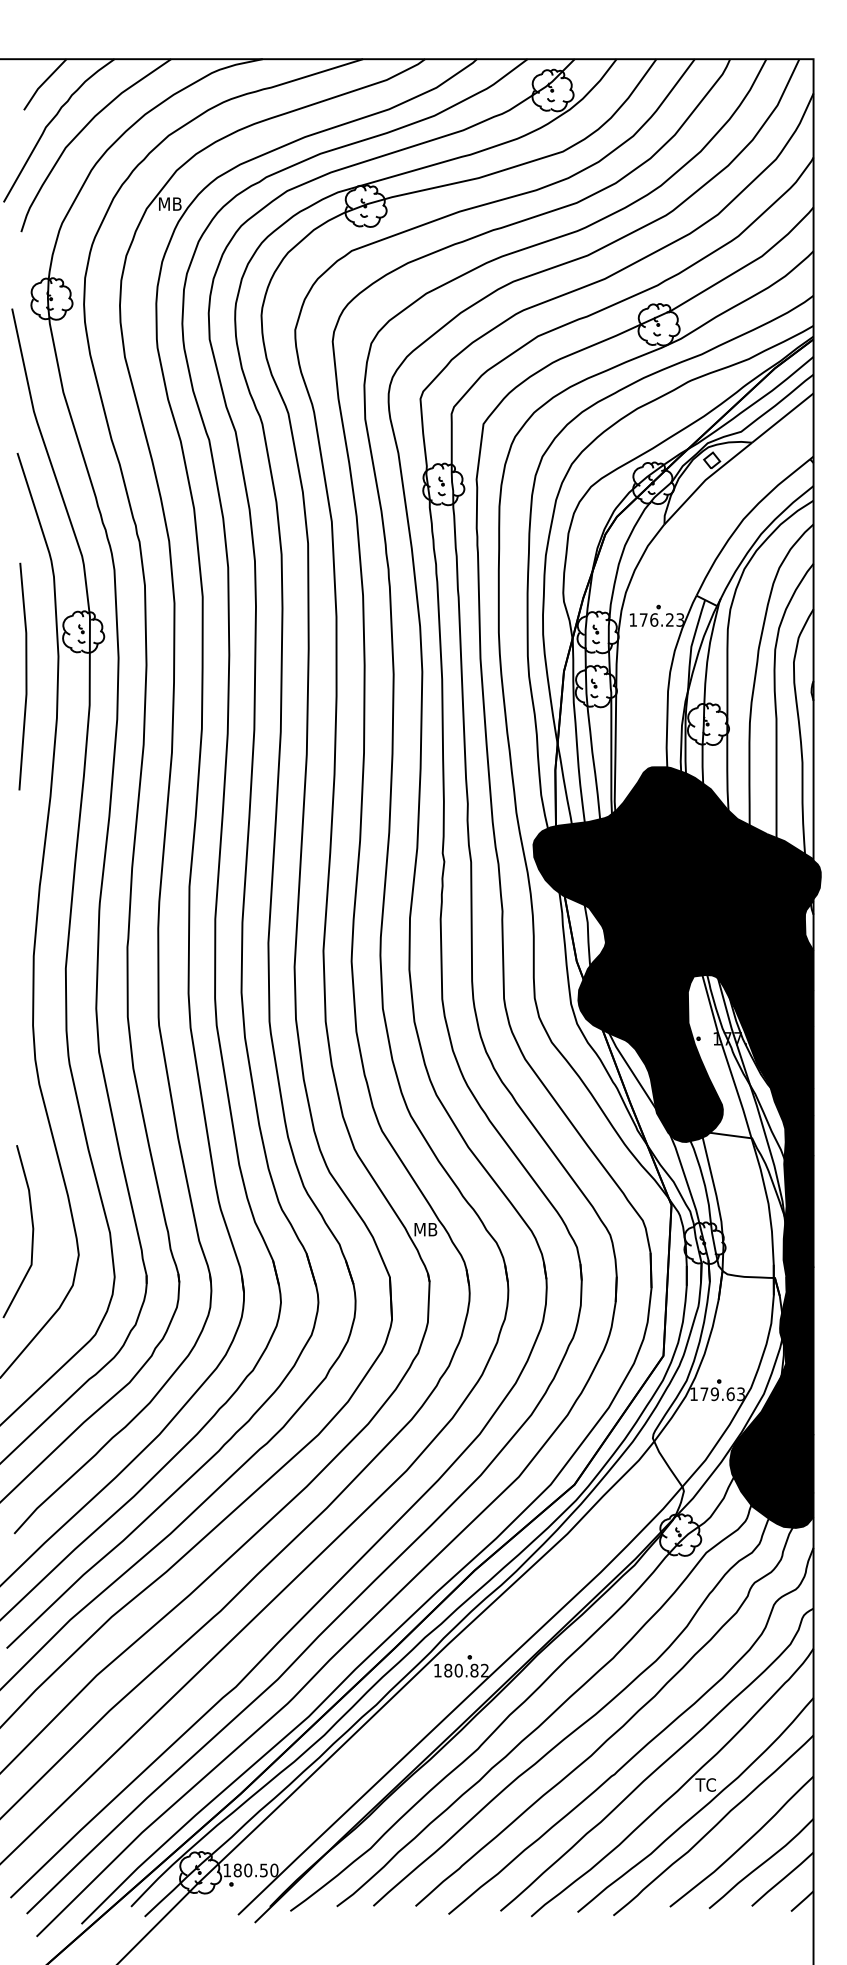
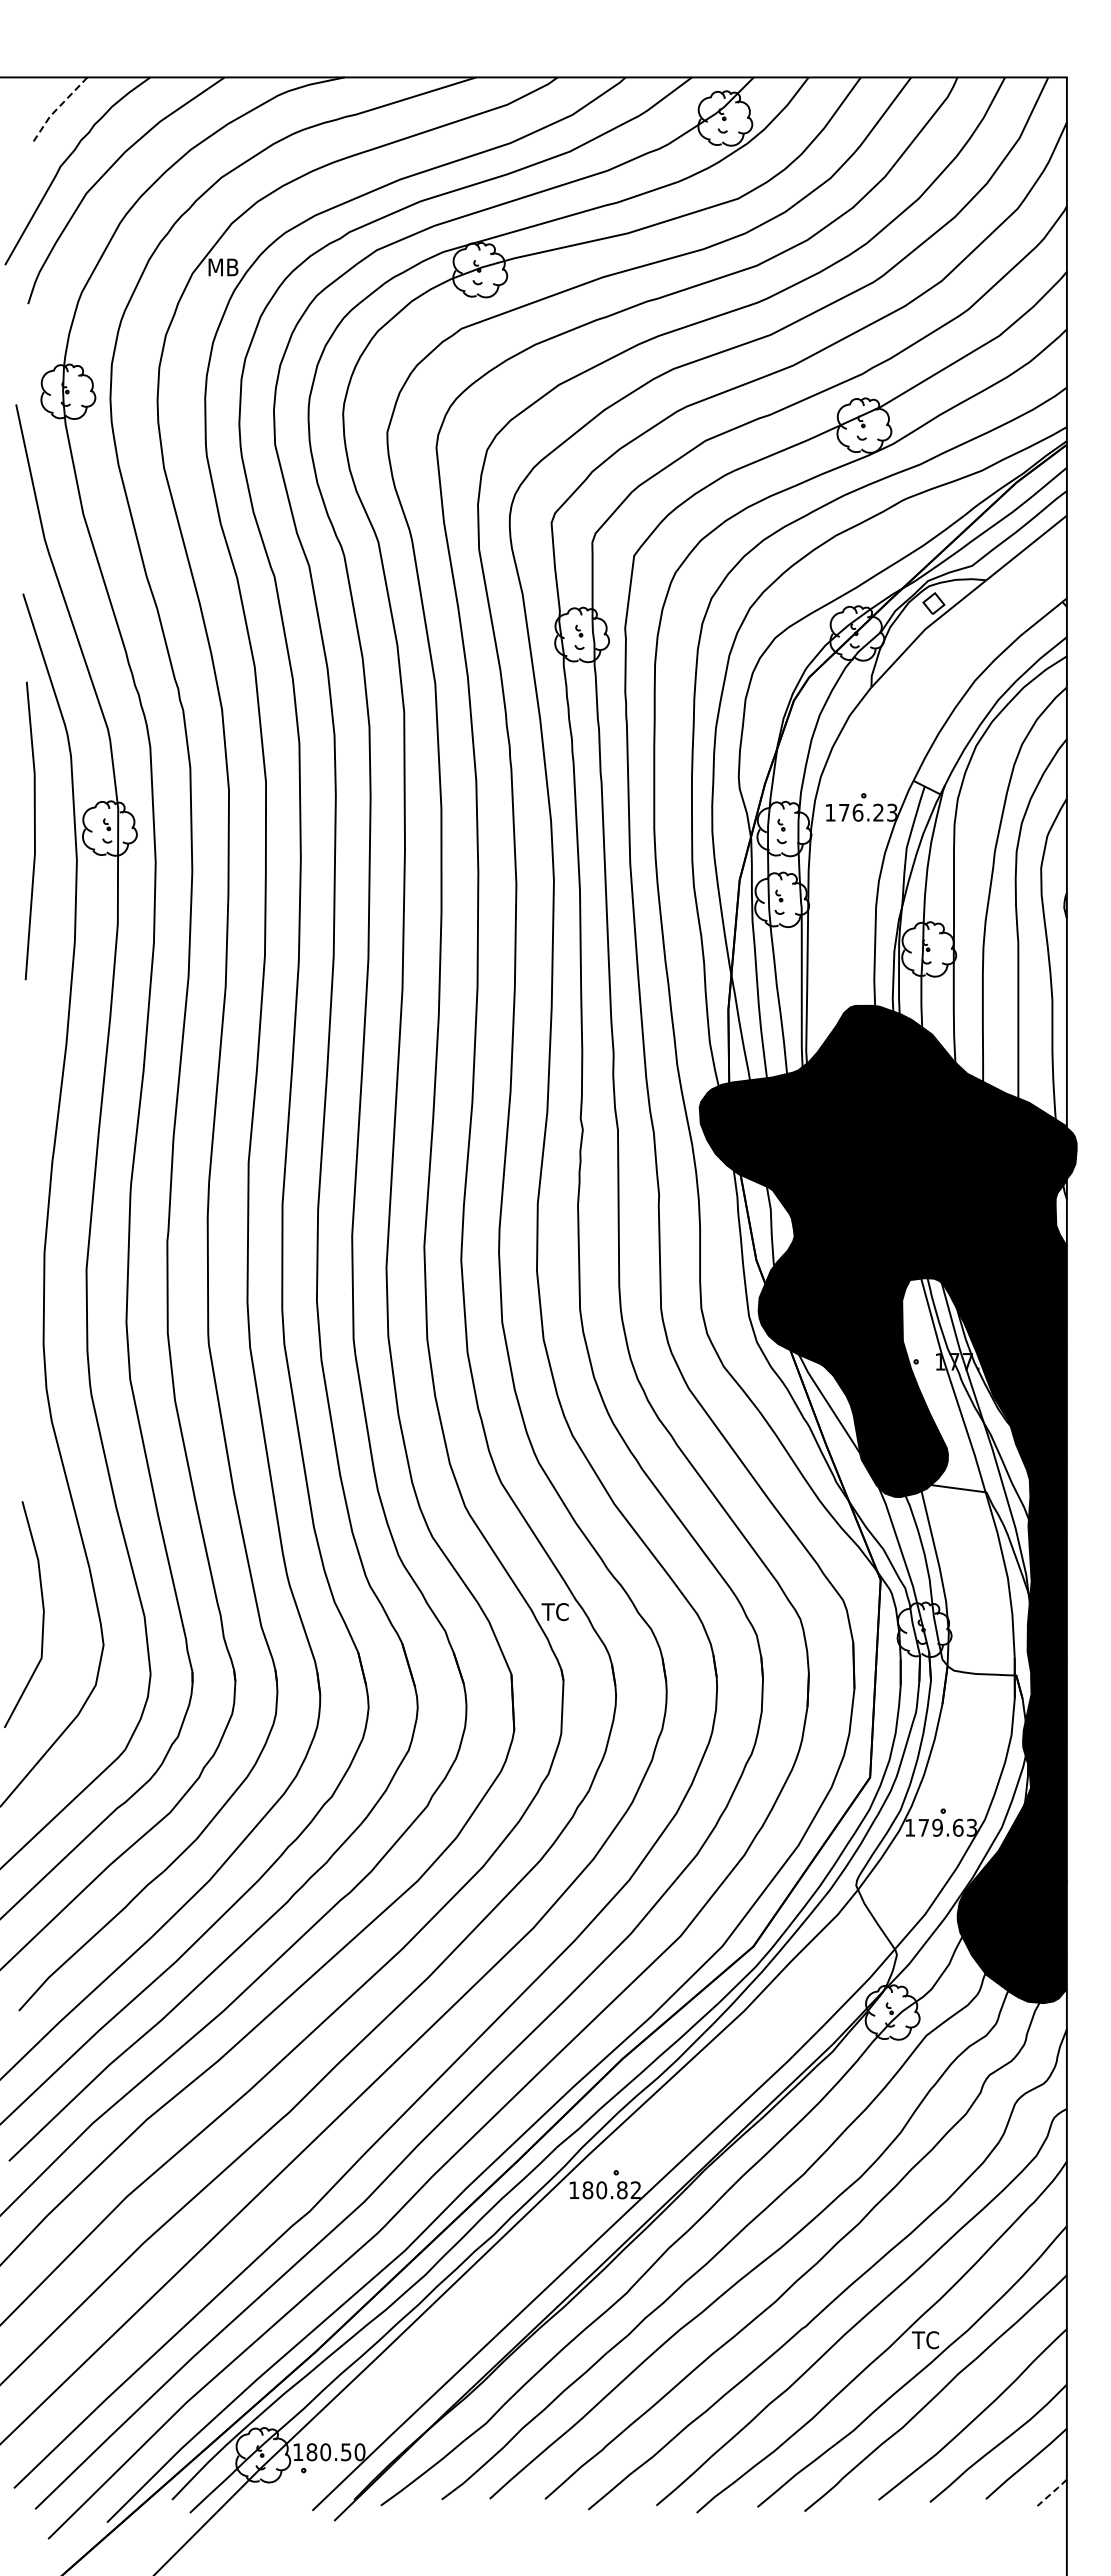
line: (42, 83) -> (56, 109), solid -> dashed
line: (26, 676) -> (34, 830), moved
text: (425, 1229) -> (557, 1612), MB -> TC
line: (802, 1901) -> (1052, 2492), solid -> dashed

